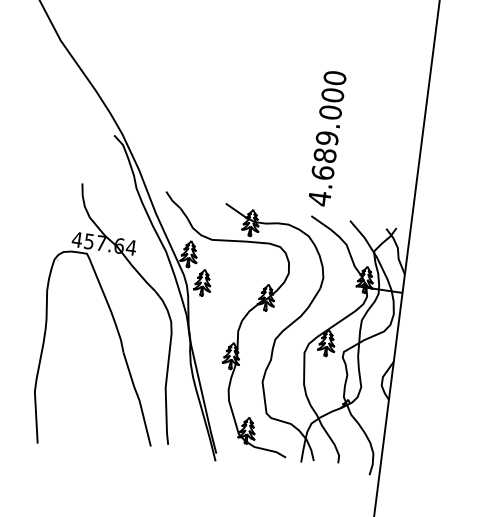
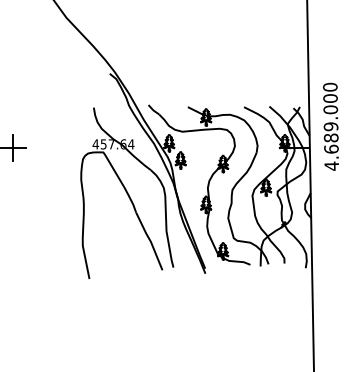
text: (326, 137) -> (330, 126), moved

